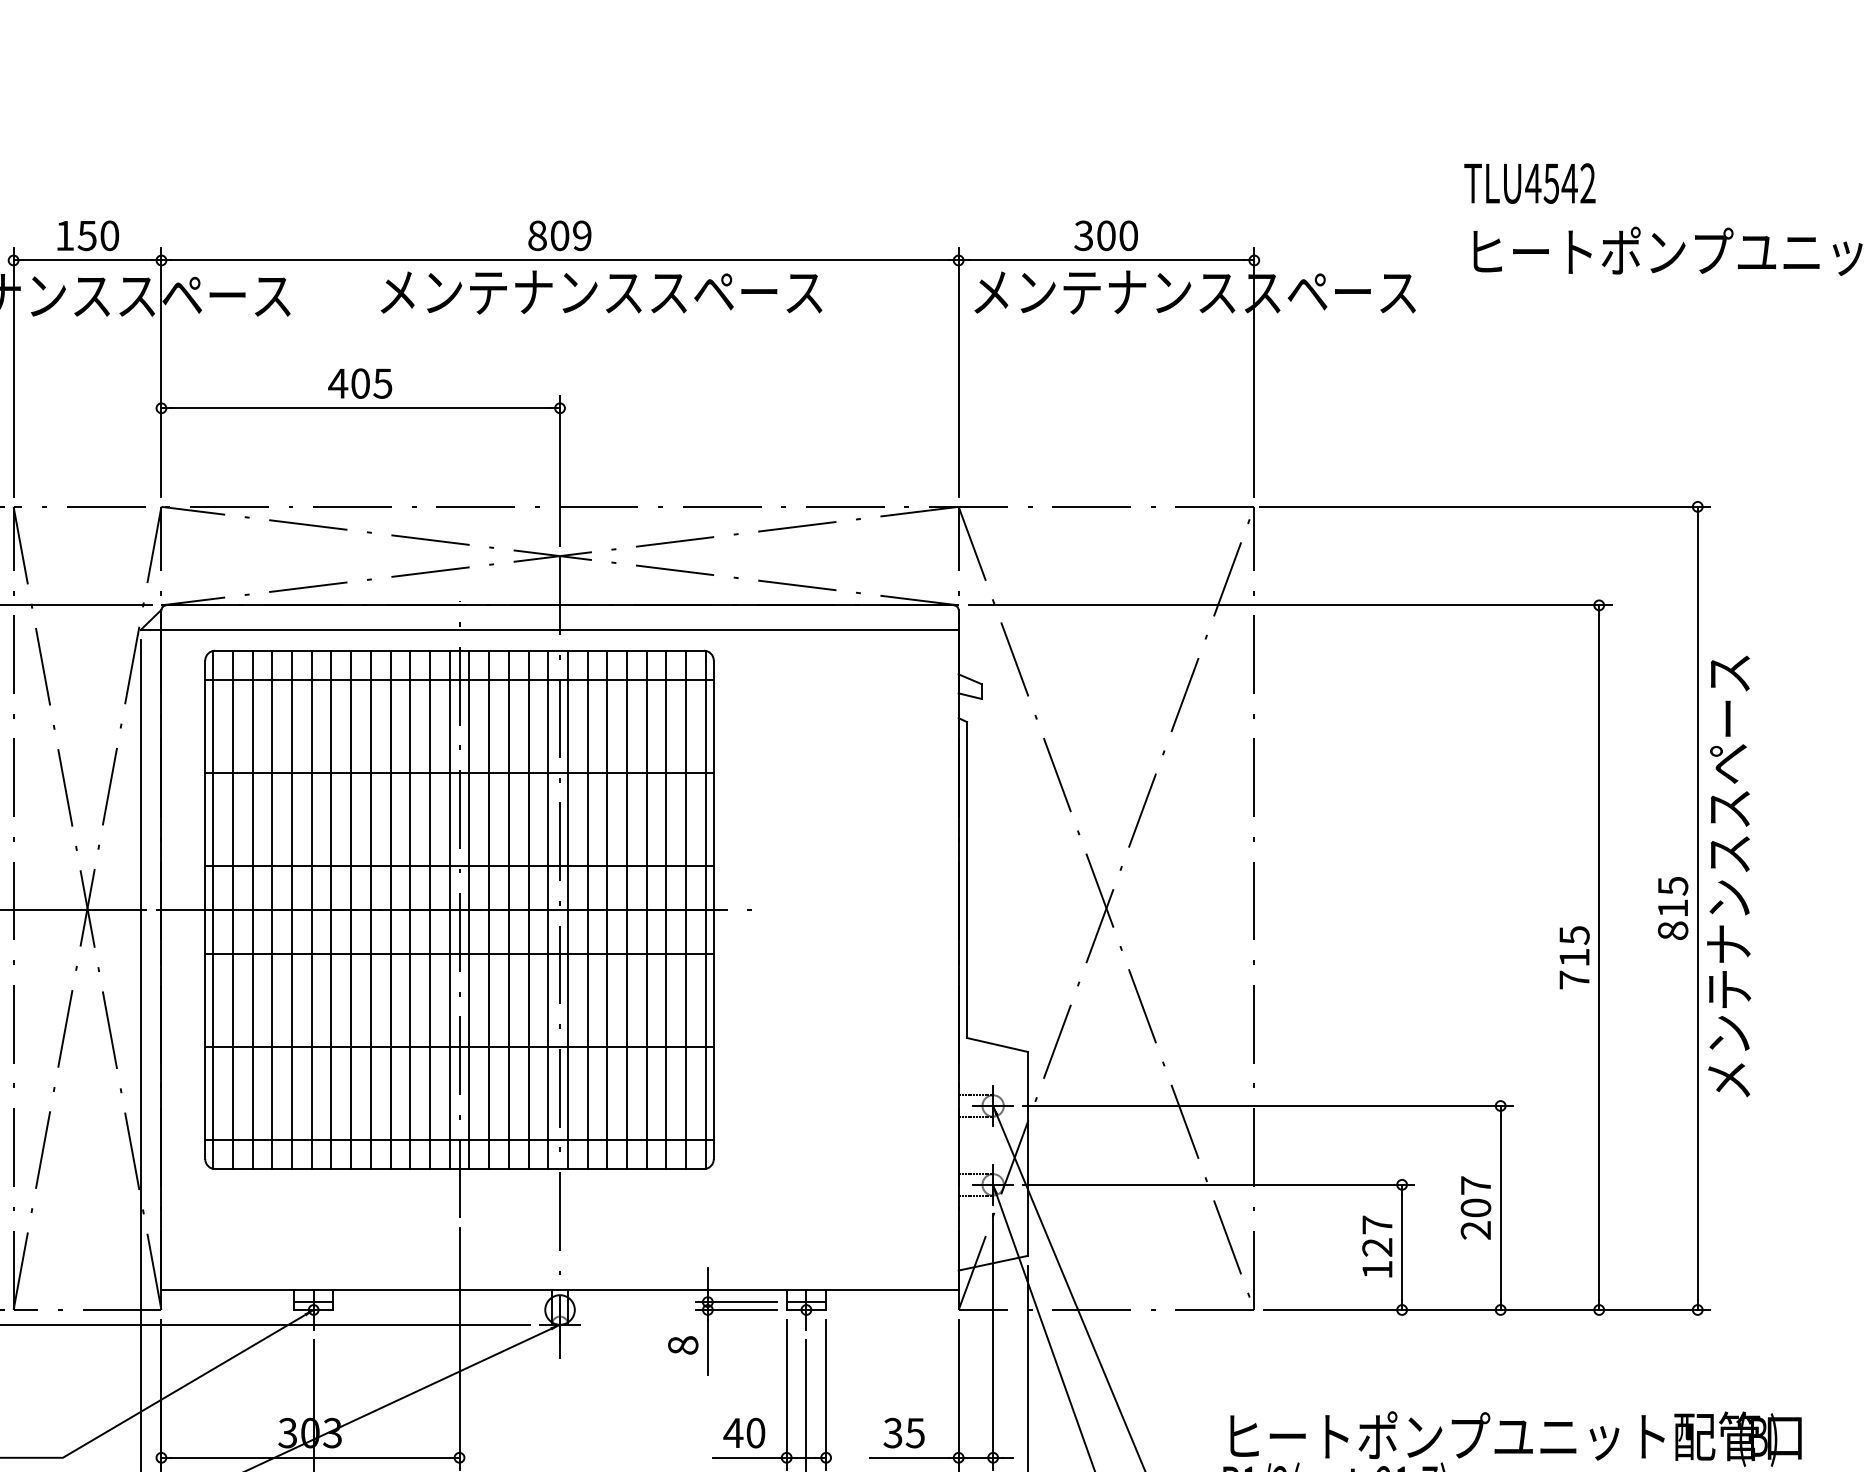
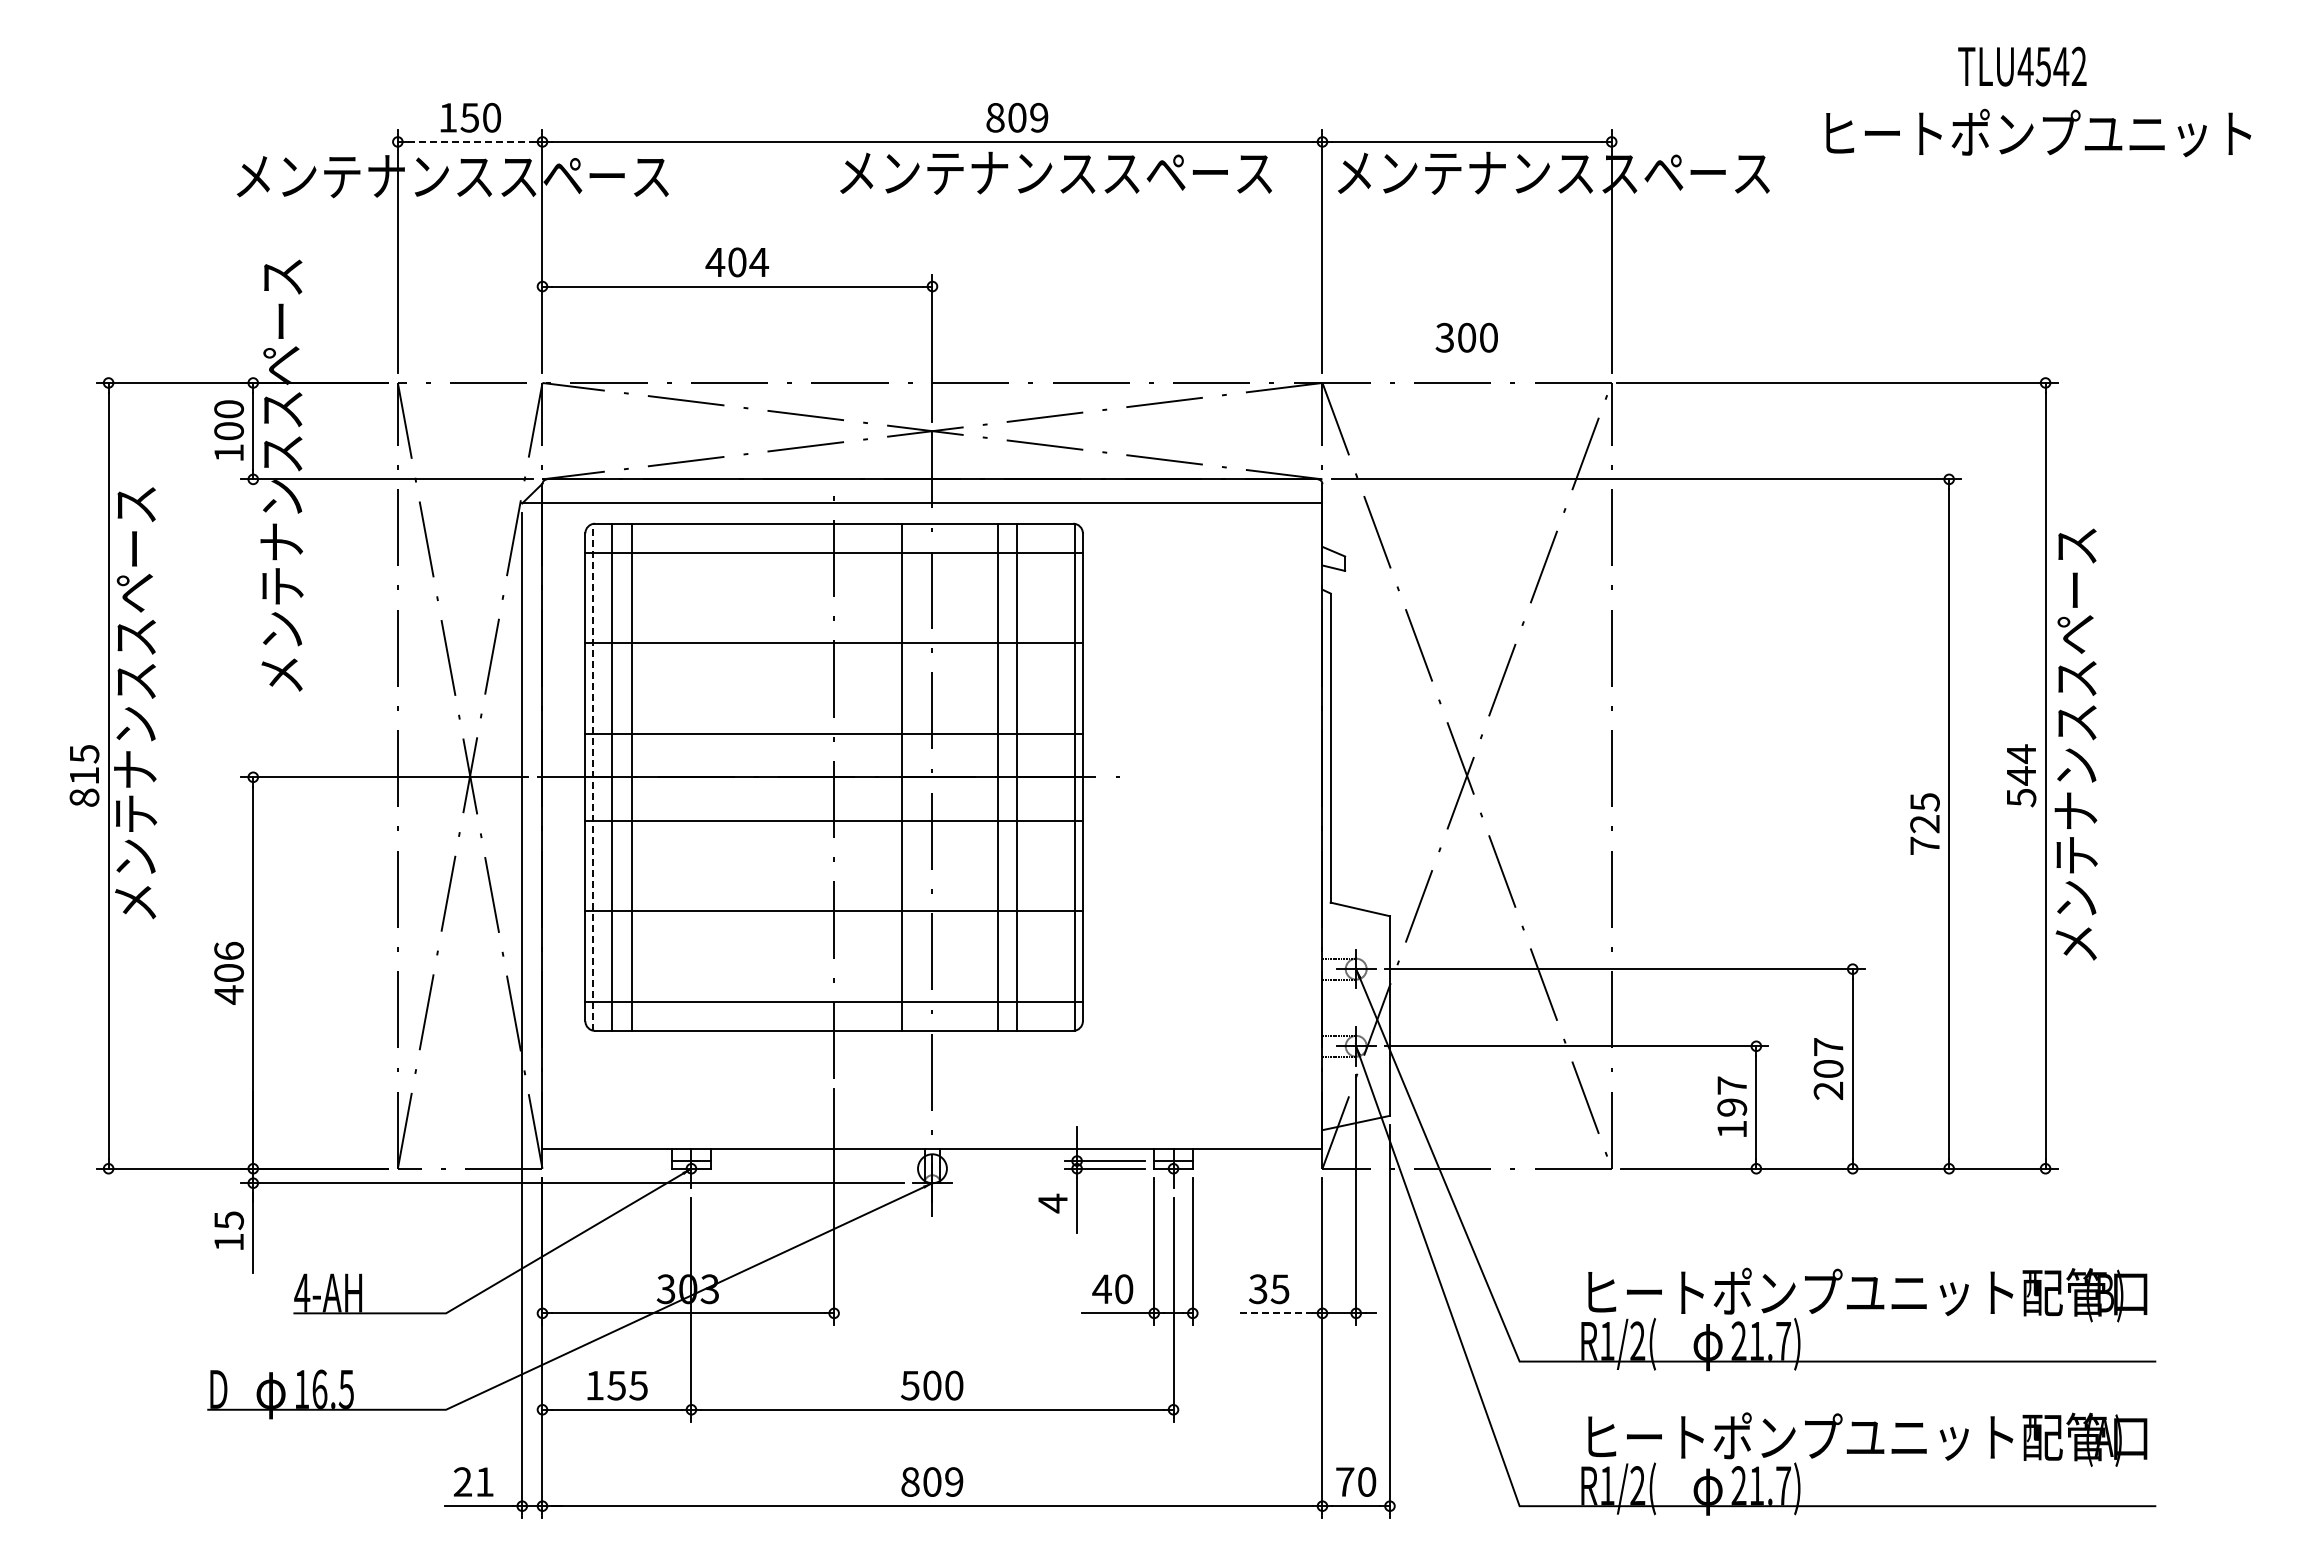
text: (1530, 183) -> (2022, 66), moved
text: (560, 235) -> (1017, 117), moved
text: (1105, 235) -> (1466, 337), moved
line: (87, 260) -> (470, 141), solid -> dashed
text: (600, 291) -> (1055, 172), moved
text: (383, 383) -> (759, 262), 405 -> 404
text: (1673, 908) -> (2021, 775), 815 -> 544
line: (213, 909) -> (593, 776), solid -> dashed
line: (271, 909) -> (650, 776), removed
line: (292, 909) -> (670, 776), removed
line: (311, 909) -> (689, 776), removed
line: (331, 909) -> (708, 776), removed
line: (351, 909) -> (728, 776), removed
line: (370, 909) -> (747, 776), removed
line: (390, 909) -> (766, 776), removed
line: (409, 909) -> (785, 776), removed
line: (430, 909) -> (805, 776), removed
line: (449, 909) -> (824, 776), removed
line: (469, 909) -> (843, 776), removed
line: (489, 909) -> (863, 776), removed
line: (508, 909) -> (882, 776), removed
line: (547, 909) -> (920, 776), removed
line: (568, 909) -> (940, 776), removed
line: (587, 909) -> (959, 776), removed
line: (607, 909) -> (978, 776), removed
line: (666, 909) -> (1036, 776), removed
line: (685, 909) -> (1055, 776), removed
text: (1573, 958) -> (1924, 824), 715 -> 725
text: (1377, 1247) -> (1732, 1107), 127 -> 197
text: (682, 1345) -> (1052, 1203), 8 -> 4
line: (909, 1457) -> (1274, 1313), solid -> dashed

